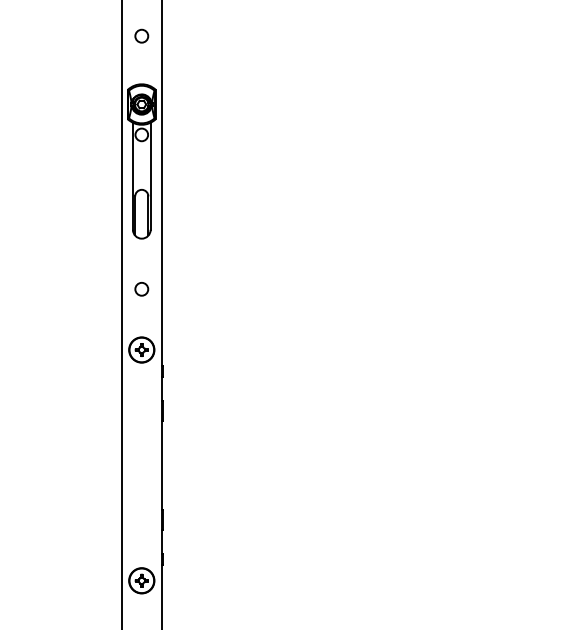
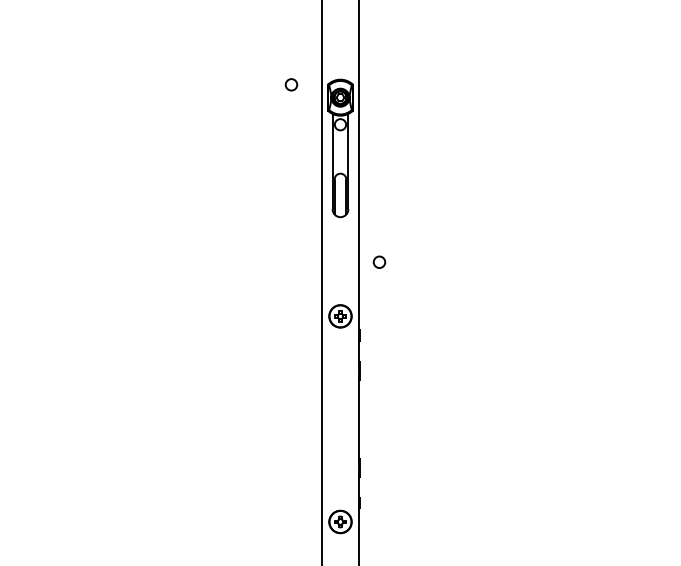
circle: (141, 35) -> (291, 84), moved
circle: (141, 288) -> (379, 261), moved

